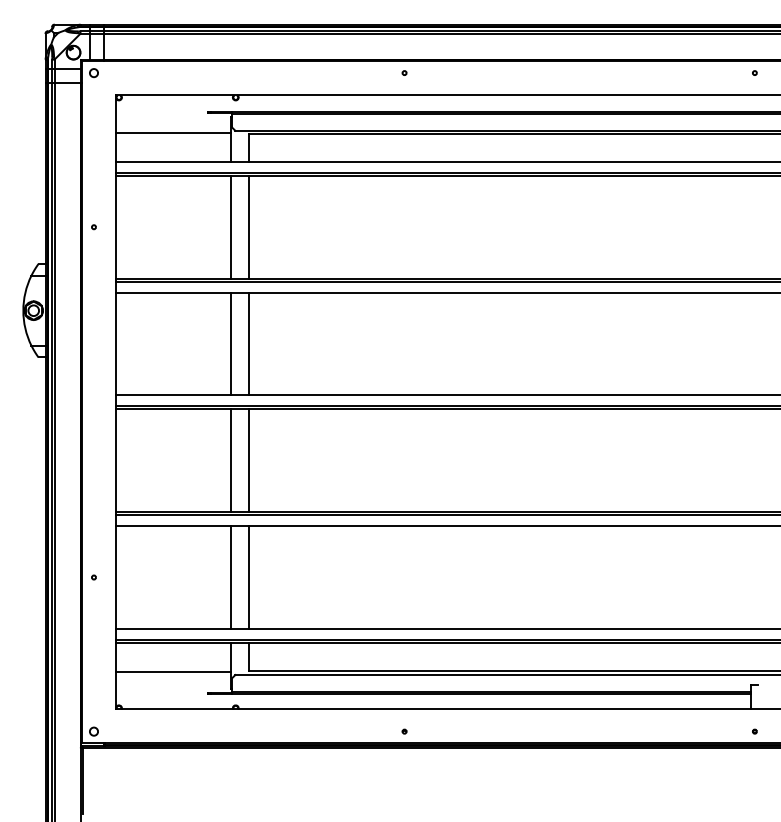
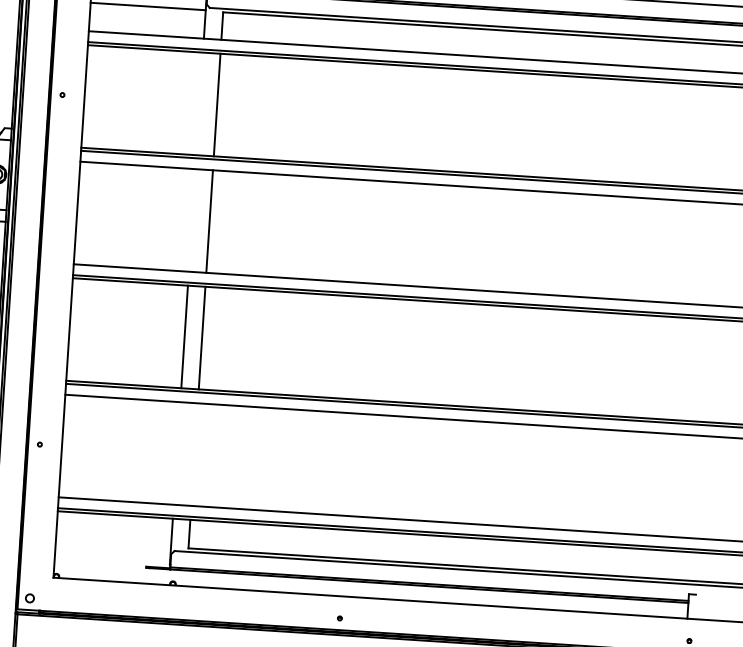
line: (231, 226) -> (199, 103), removed
line: (231, 343) -> (192, 219), removed
line: (231, 577) -> (177, 453), removed
line: (249, 577) -> (195, 454), removed
line: (173, 672) -> (113, 544), removed

